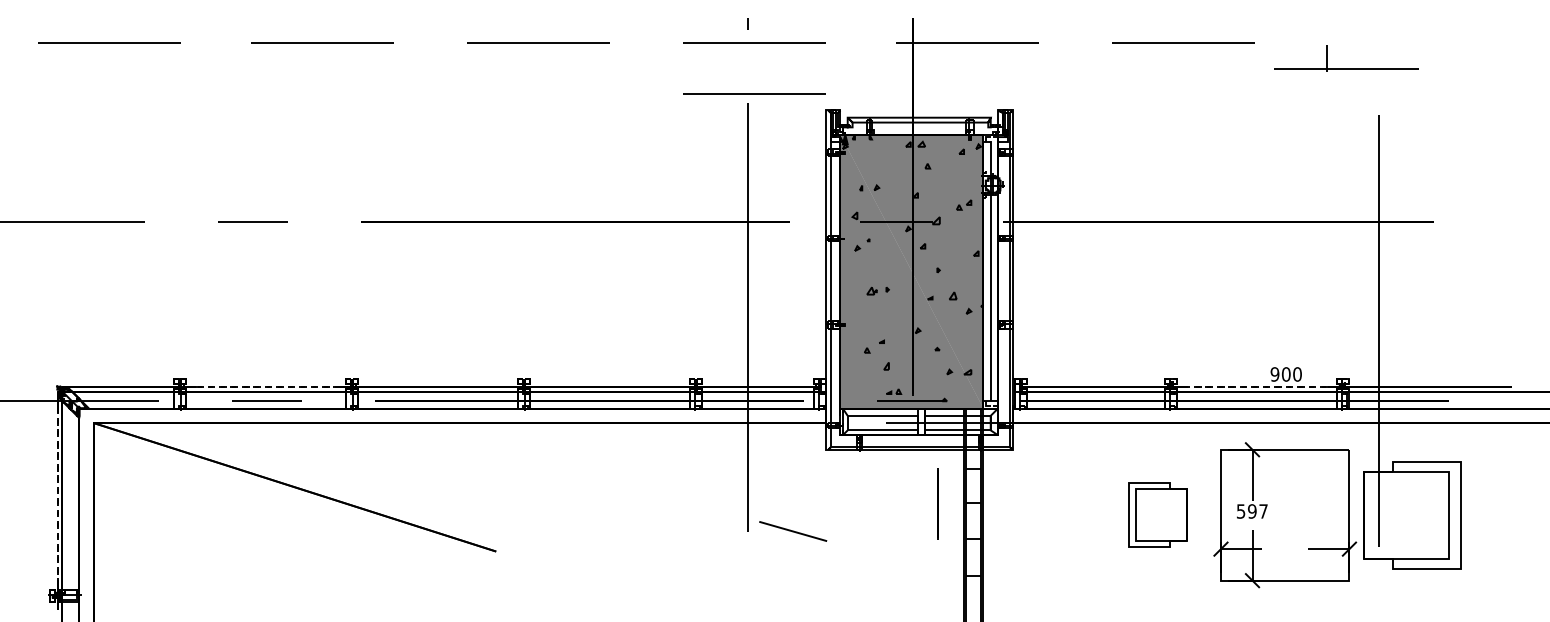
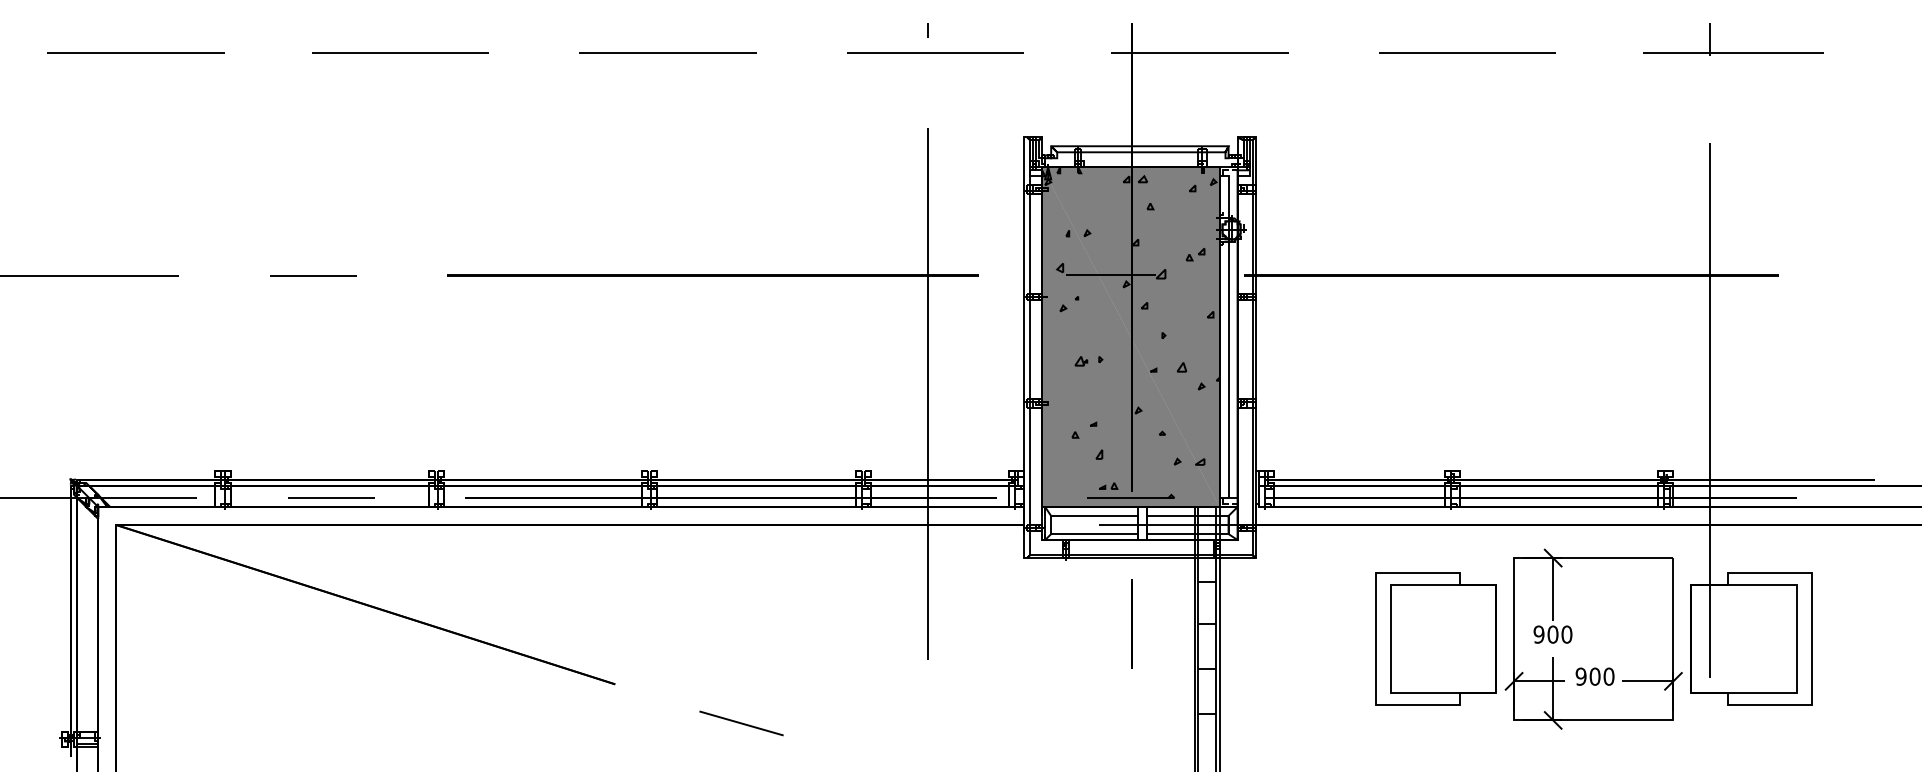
part: (1346, 68) -> (1733, 52), moved
line: (754, 93) -> (935, 116), removed
text: (1285, 374) -> (1594, 676), moved
line: (188, 386) -> (233, 479), dashed -> solid
line: (1175, 386) -> (1457, 479), dashed -> solid
line: (937, 503) -> (1131, 623), moved
text: (1251, 511) -> (1552, 634), 597 -> 900
part: (1157, 514) -> (1435, 638), size x1.67
line: (793, 531) -> (741, 723), moved
line: (57, 587) -> (71, 729), dashed -> solid

